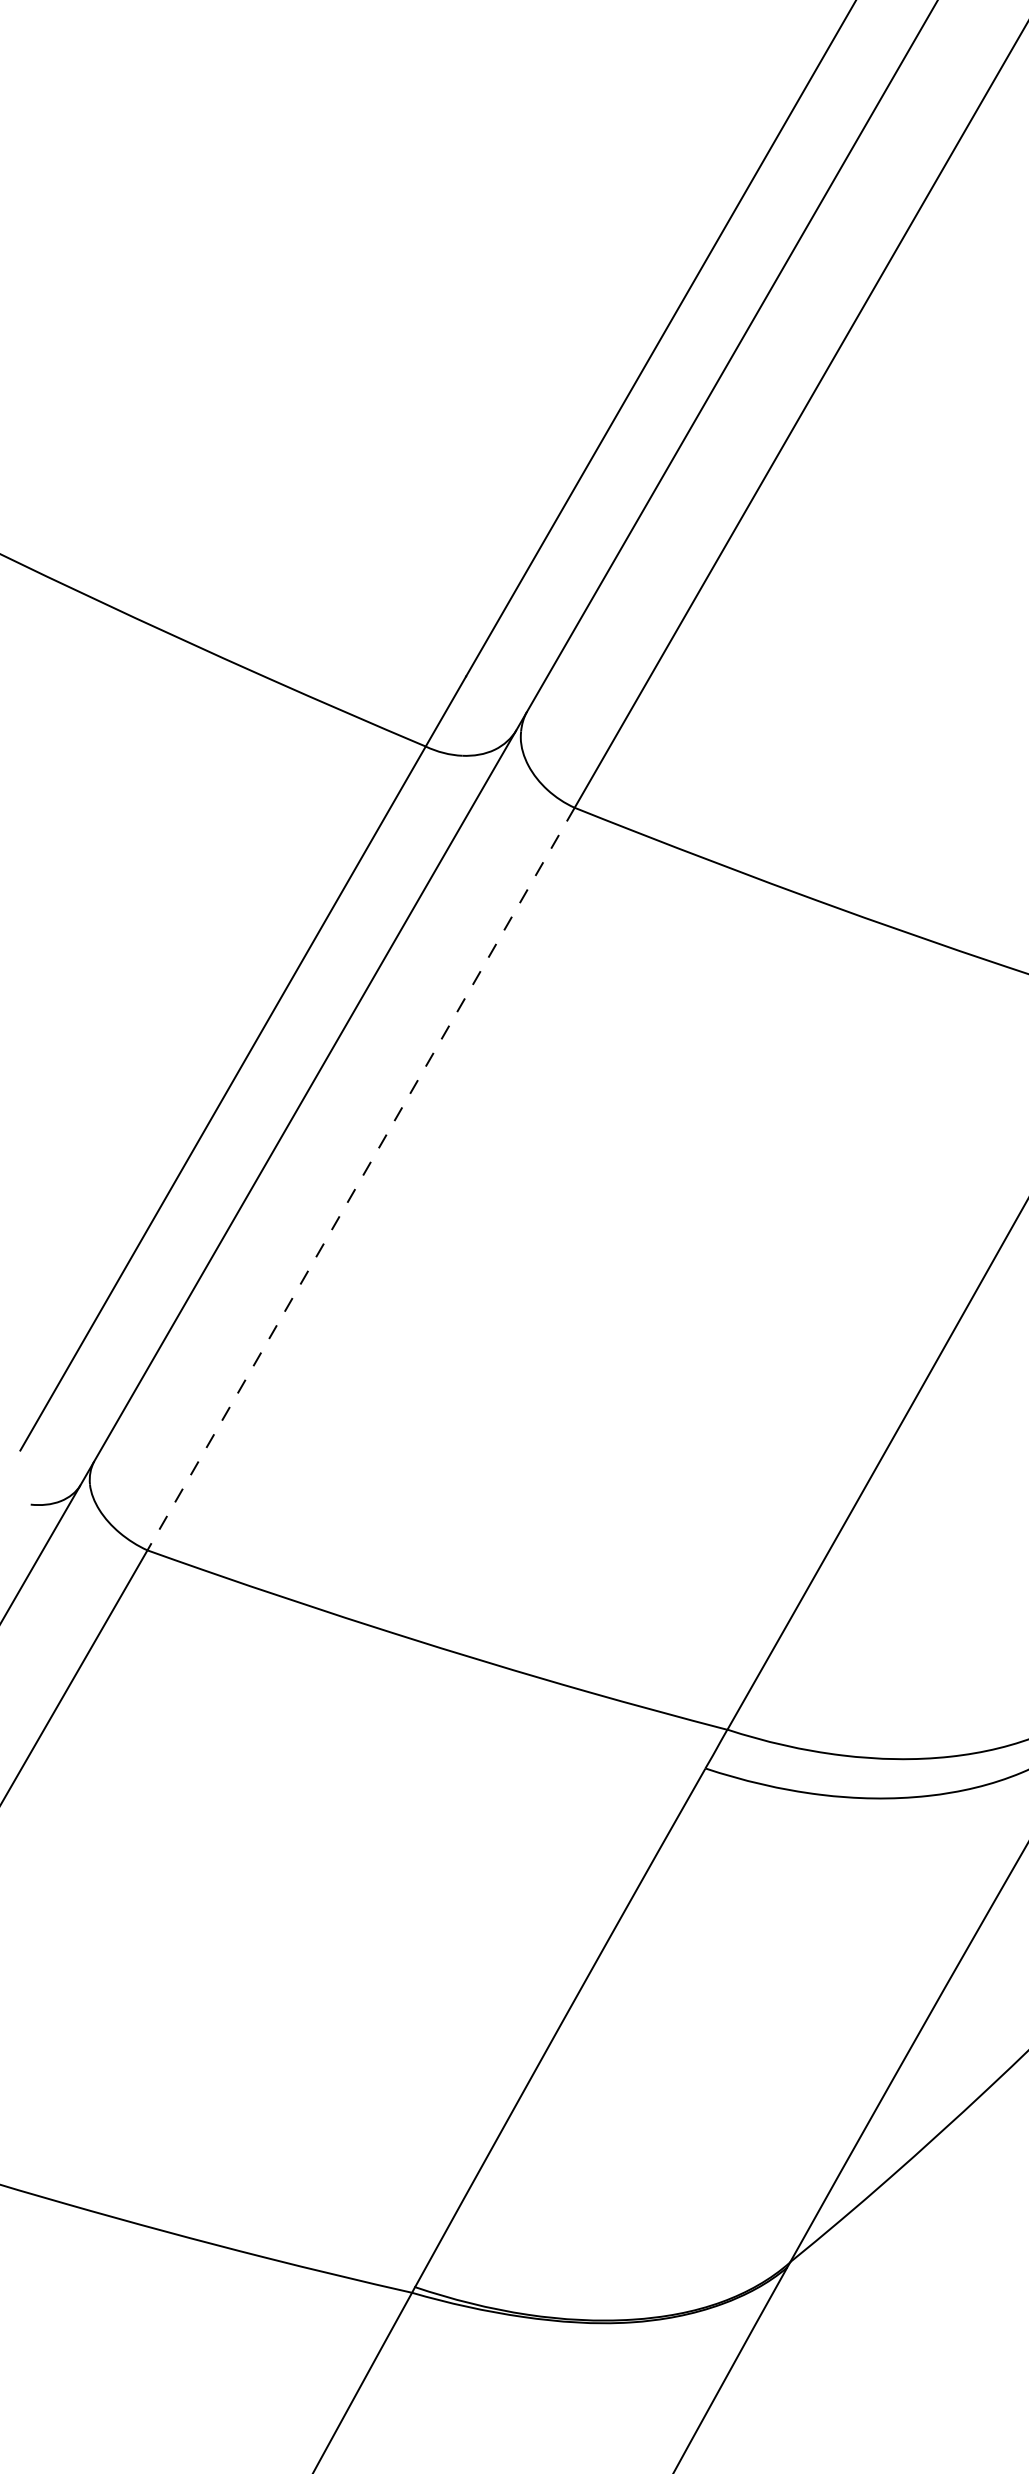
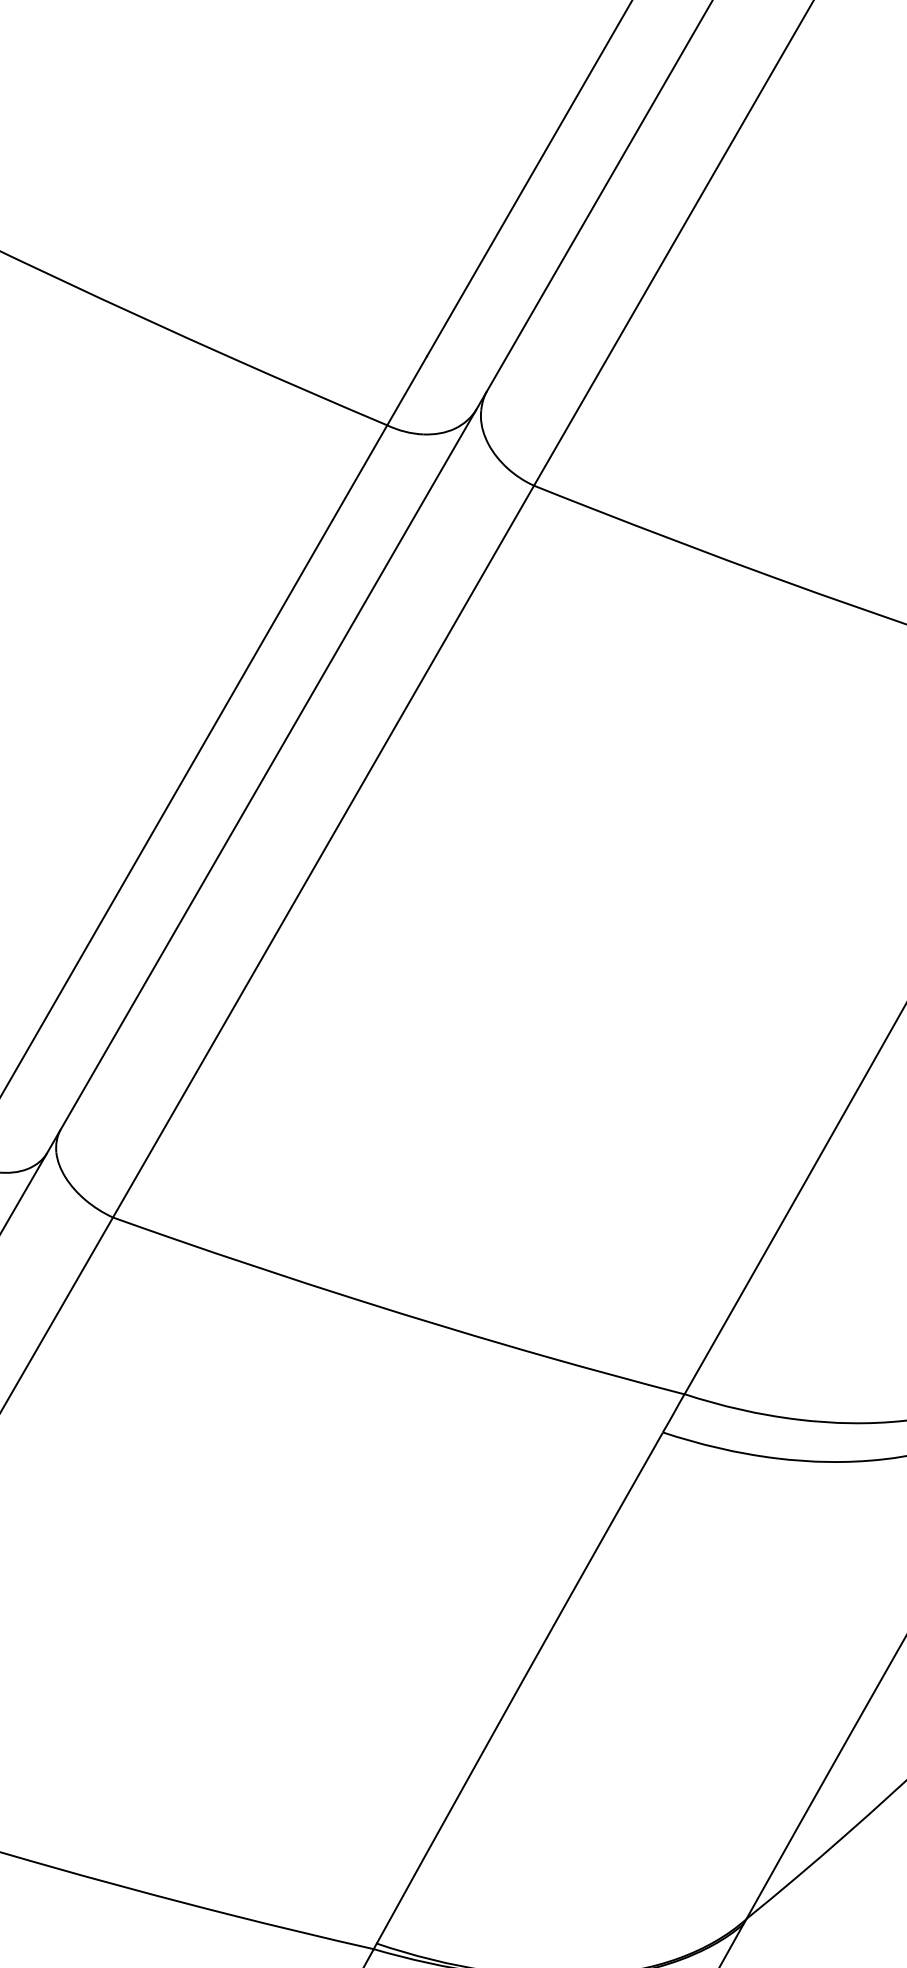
line: (360, 1179) -> (322, 852), dashed -> solid

